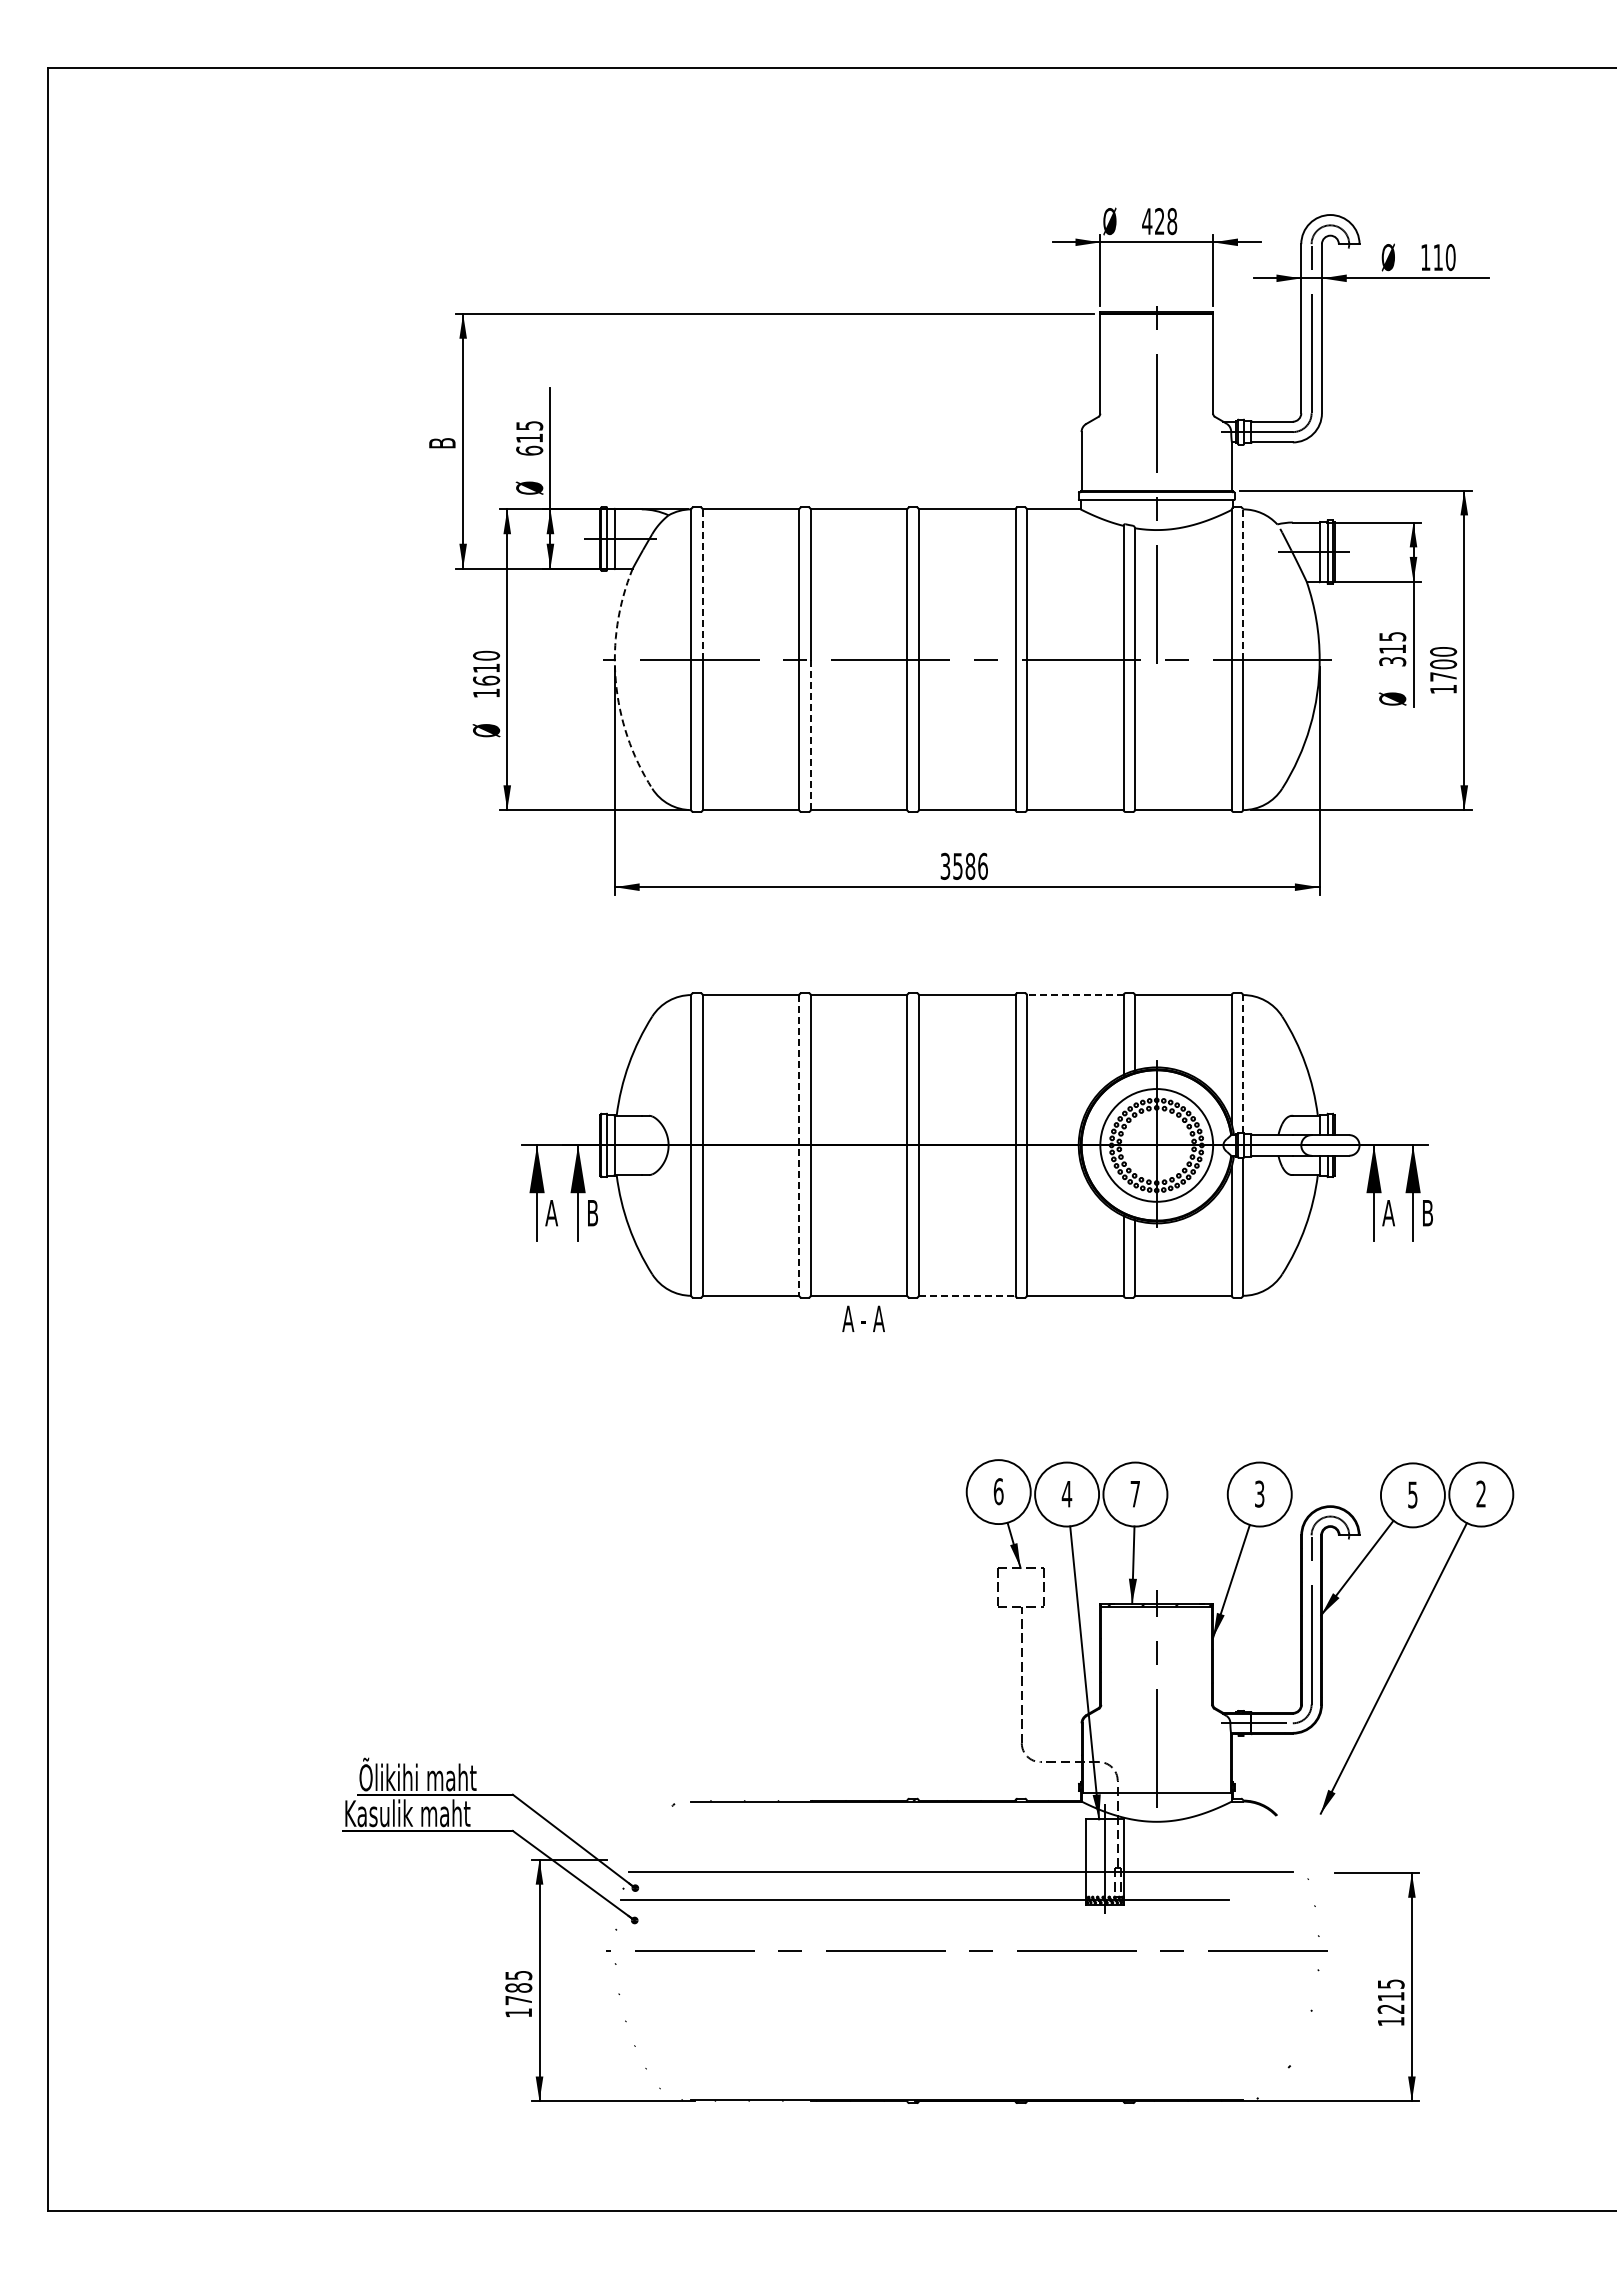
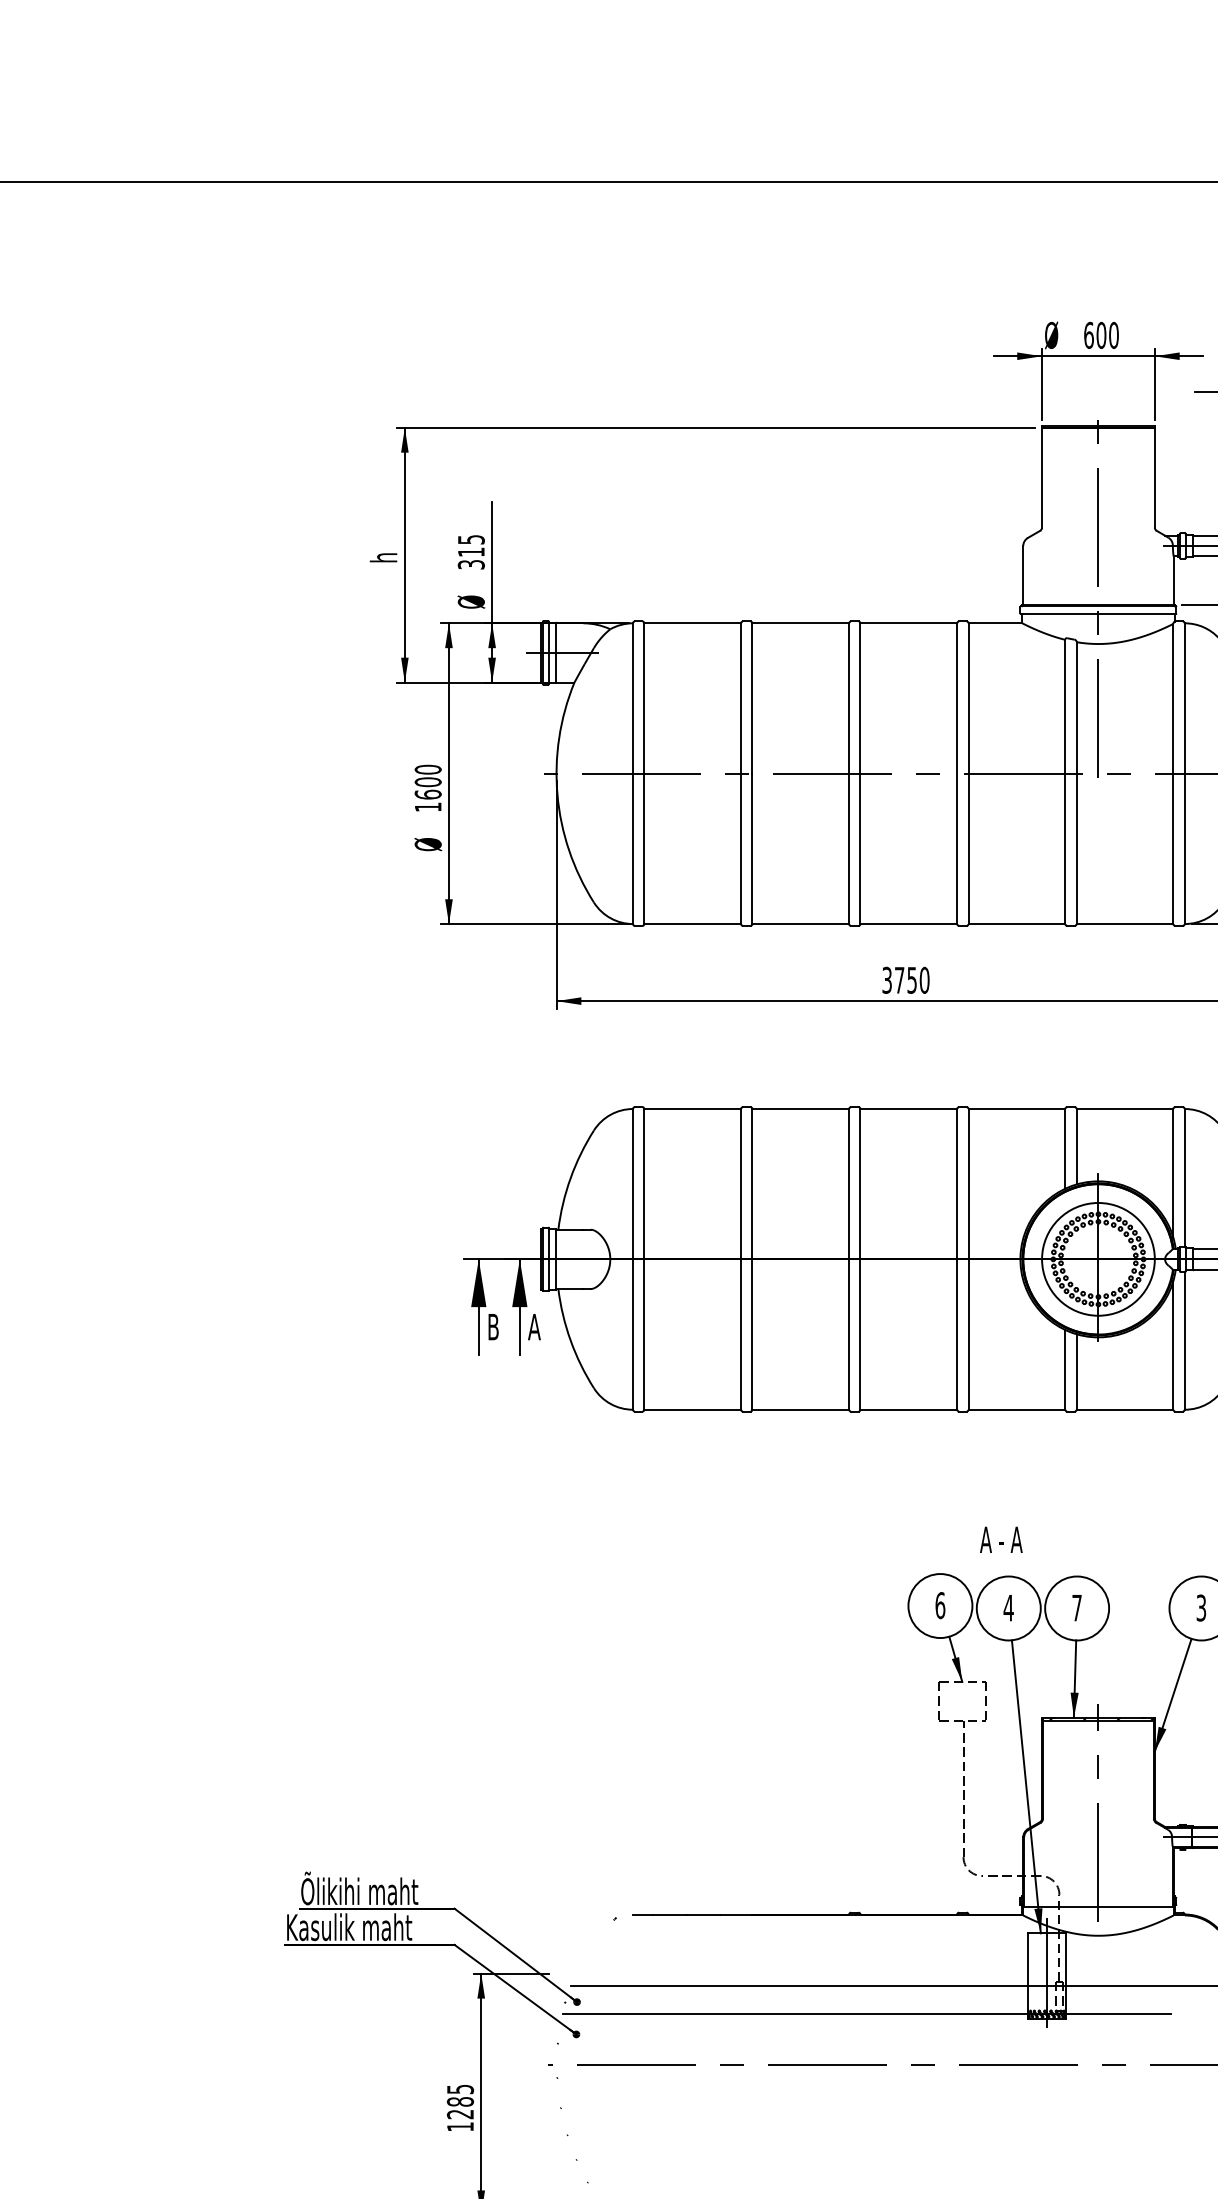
text: (1159, 221) -> (1101, 335), 428 -> 600
text: (441, 443) -> (383, 557), B -> h
text: (529, 450) -> (471, 564), 615 -> 315
line: (702, 584) -> (644, 698), dashed -> solid
line: (1242, 584) -> (1184, 698), dashed -> solid
text: (486, 668) -> (428, 782), 1610 -> 1600
arc: (615, 680) -> (557, 794), dashed -> solid
line: (810, 734) -> (752, 848), dashed -> solid
text: (970, 865) -> (912, 979), 3586 -> 3750
line: (1074, 995) -> (1016, 1109), dashed -> solid
line: (1242, 1063) -> (1184, 1177), dashed -> solid
line: (799, 1145) -> (741, 1259), dashed -> solid
text: (551, 1213) -> (493, 1327), A -> B
text: (592, 1213) -> (534, 1327), B -> A
line: (967, 1295) -> (909, 1409), dashed -> solid
text: (863, 1318) -> (1001, 1539), moved
text: (518, 2000) -> (460, 2114), 1785 -> 1285

